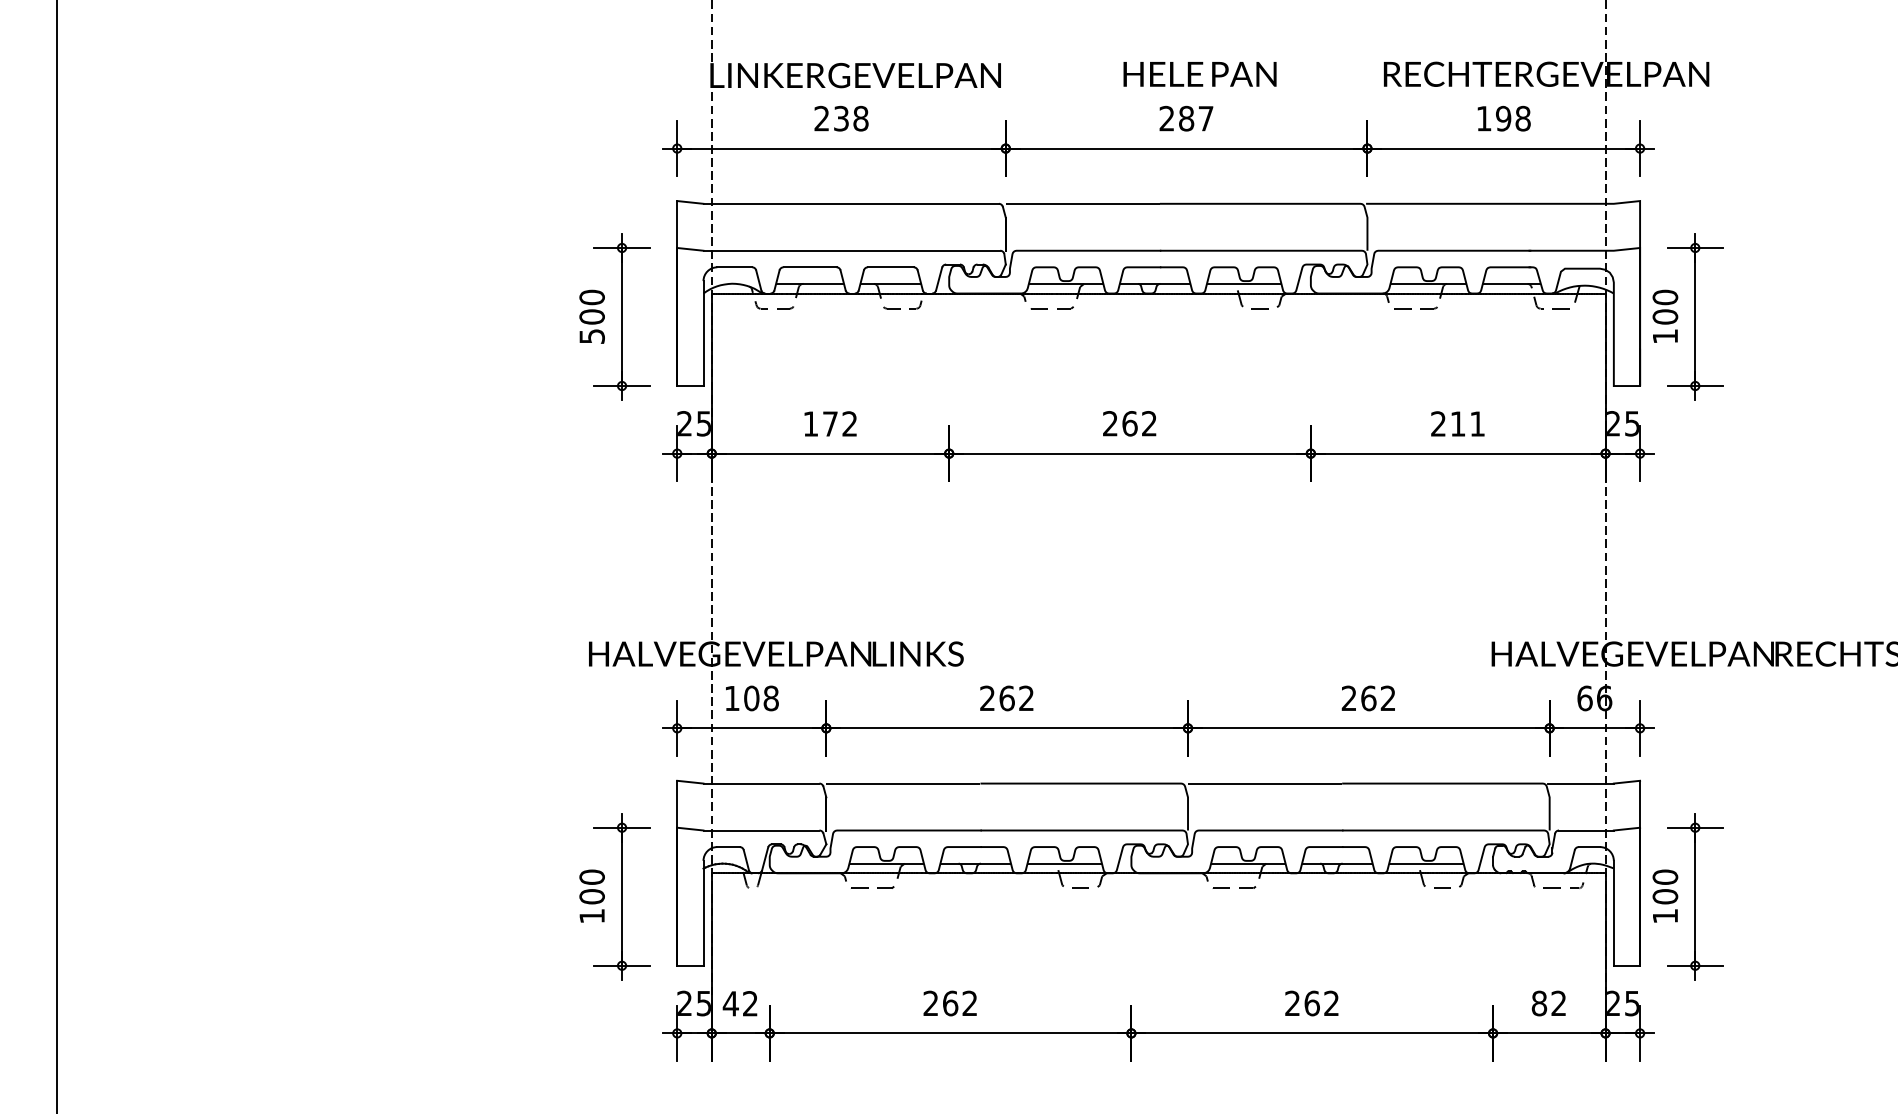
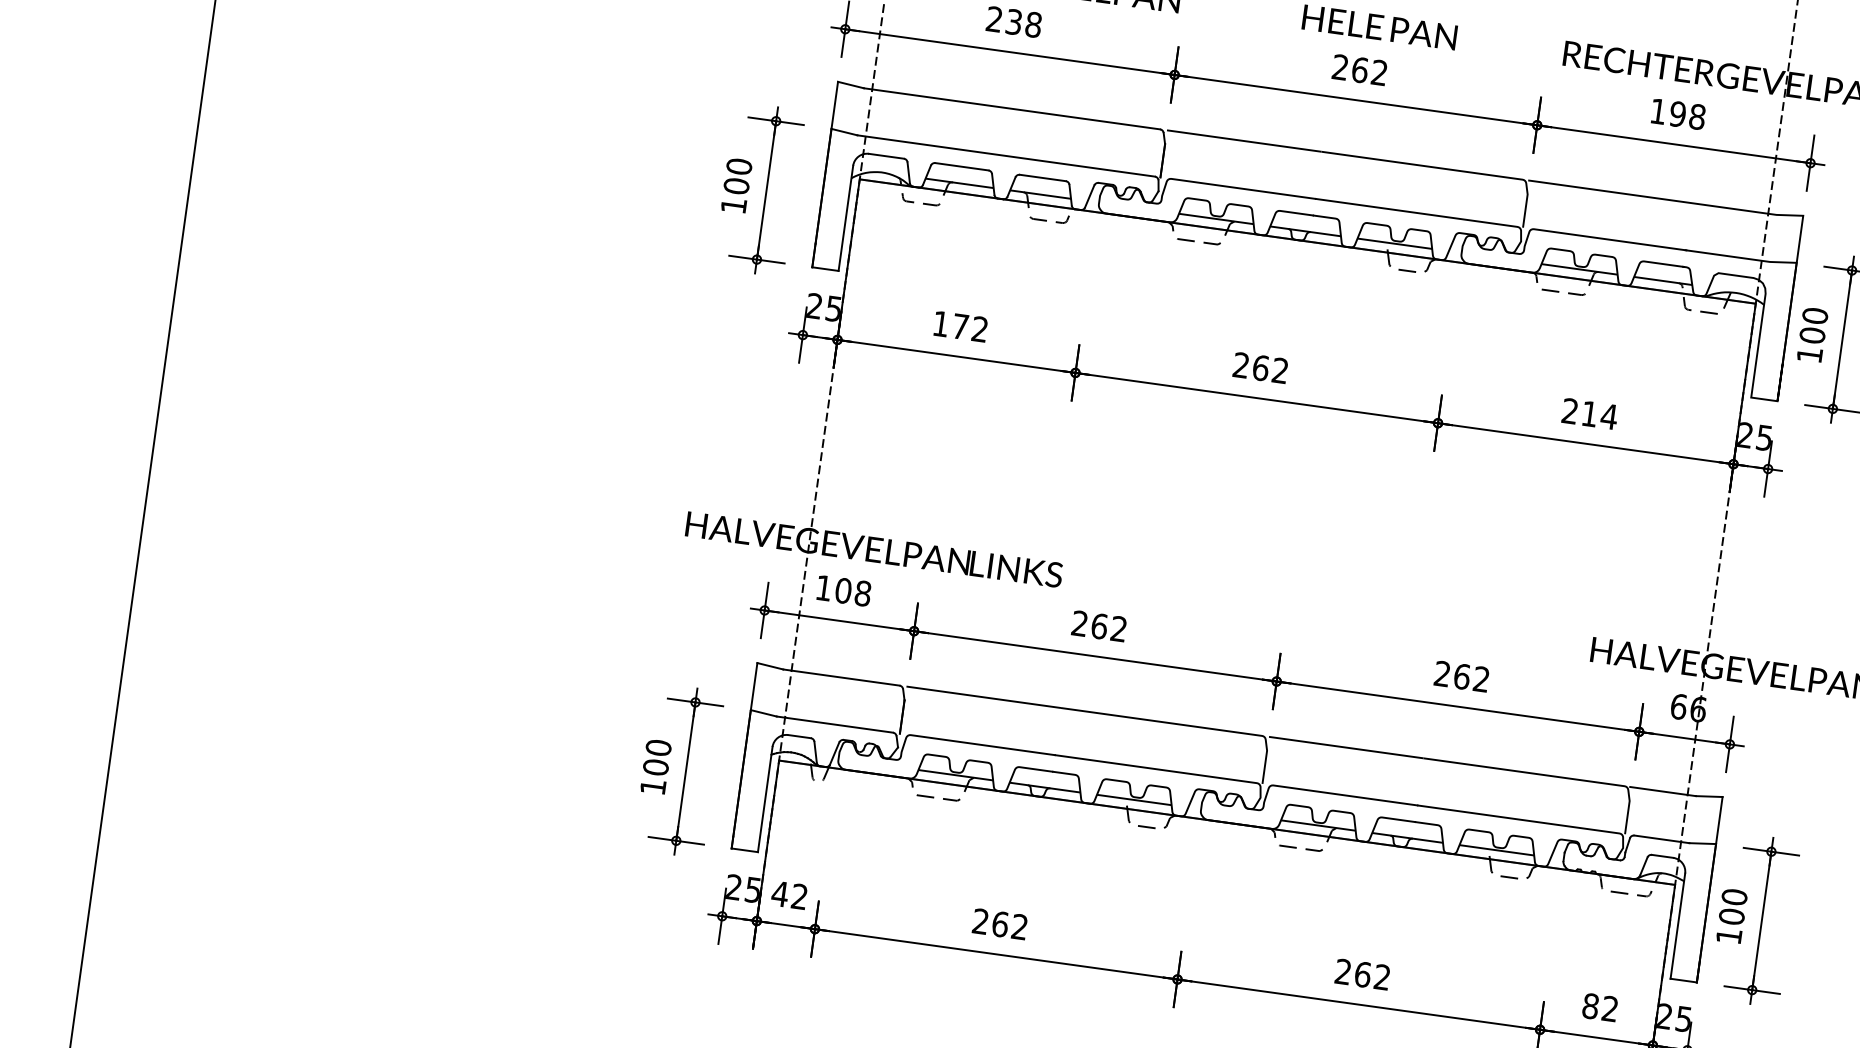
text: (1196, 118) -> (1370, 71), 287 -> 262
text: (591, 336) -> (733, 205), 500 -> 100
text: (1477, 423) -> (1609, 416), 211 -> 214

